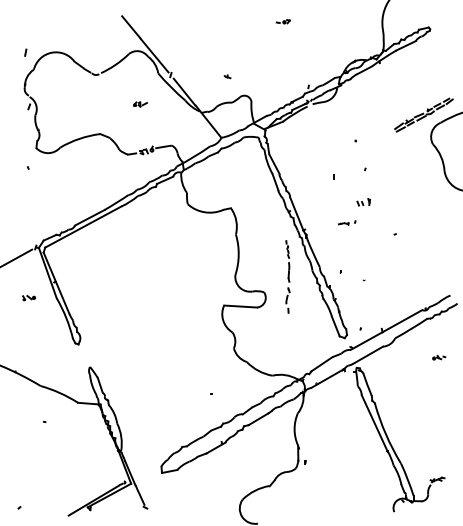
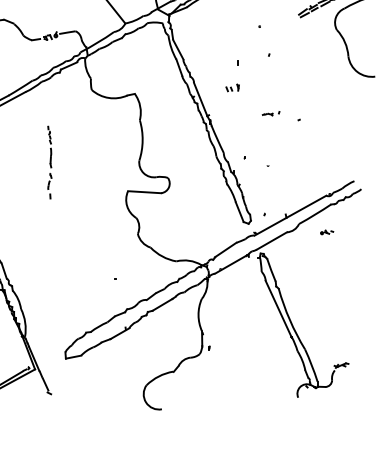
part: (363, 202) -> (232, 88), moved
part: (347, 222) -> (271, 113), moved
part: (287, 276) -> (49, 162), moved
part: (439, 357) -> (327, 232), moved

